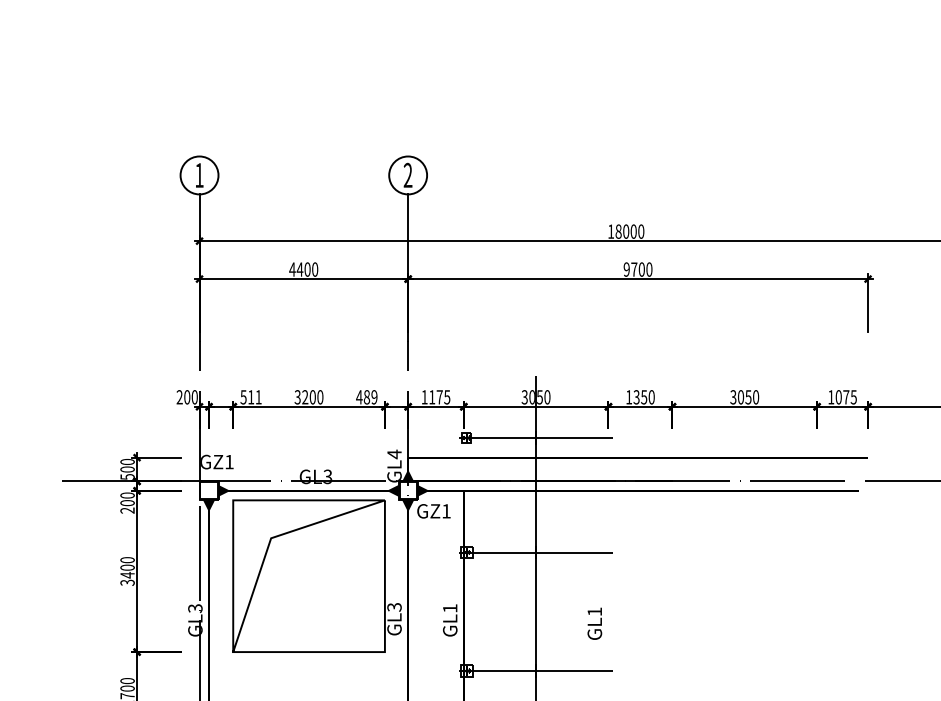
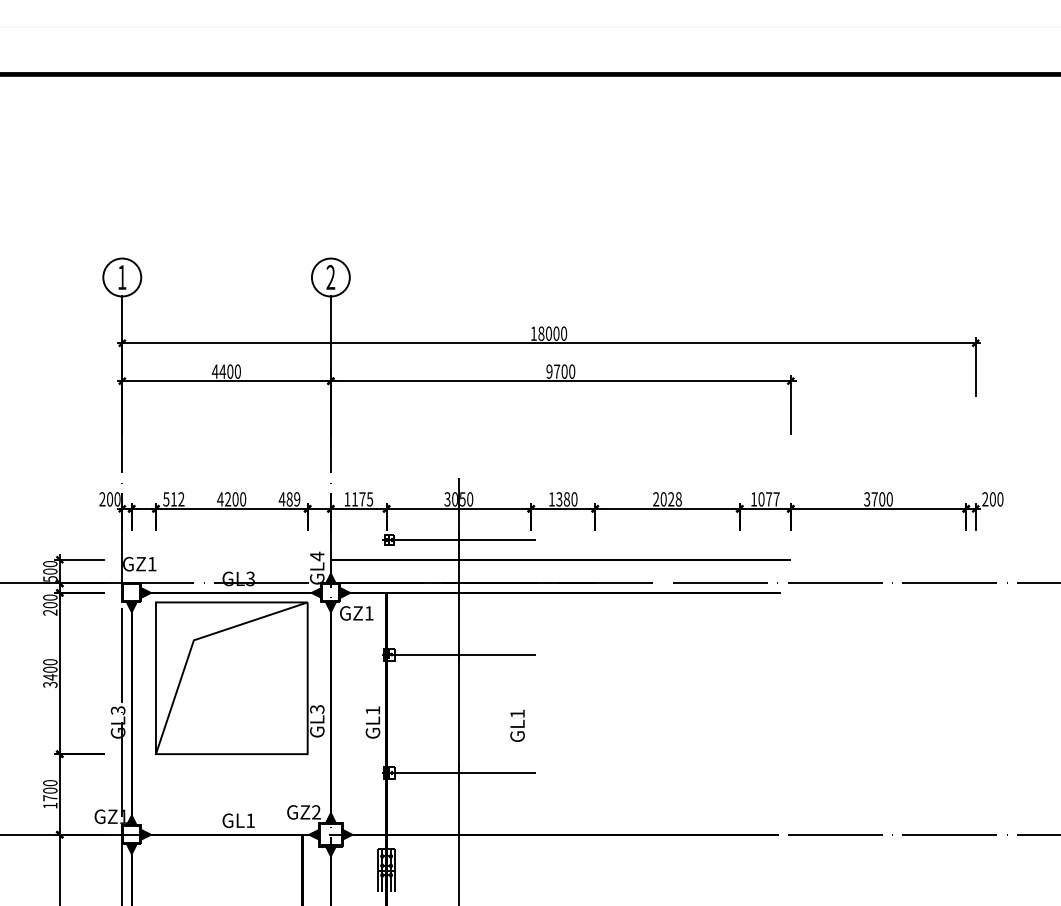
text: (258, 397) -> (181, 499), 511 -> 512
text: (297, 397) -> (220, 499), 3200 -> 4200
text: (643, 397) -> (566, 499), 1350 -> 1380
text: (744, 397) -> (667, 499), 3050 -> 2028
text: (853, 397) -> (776, 499), 1075 -> 1077

